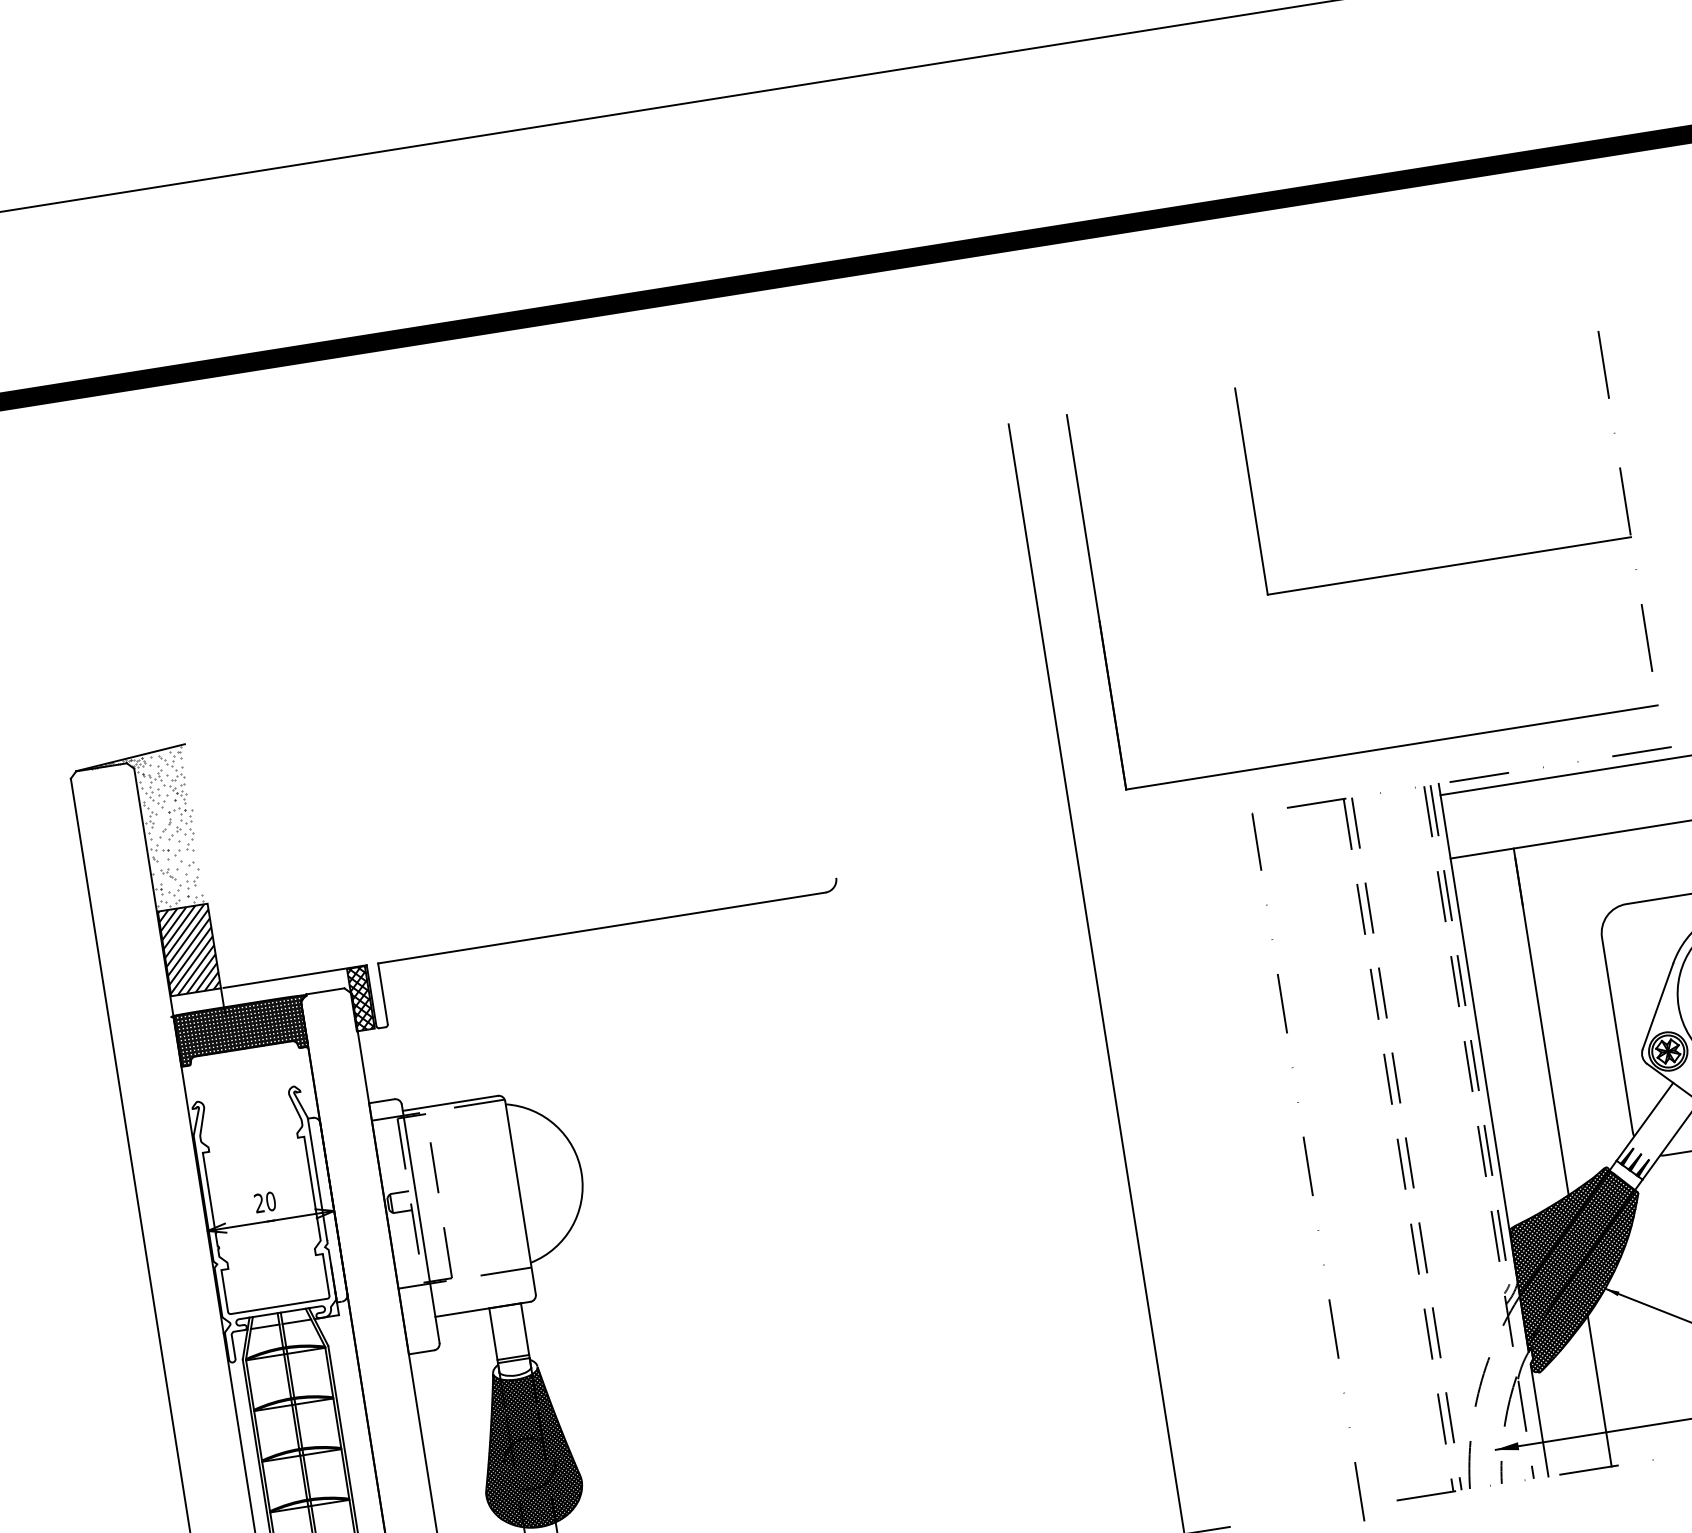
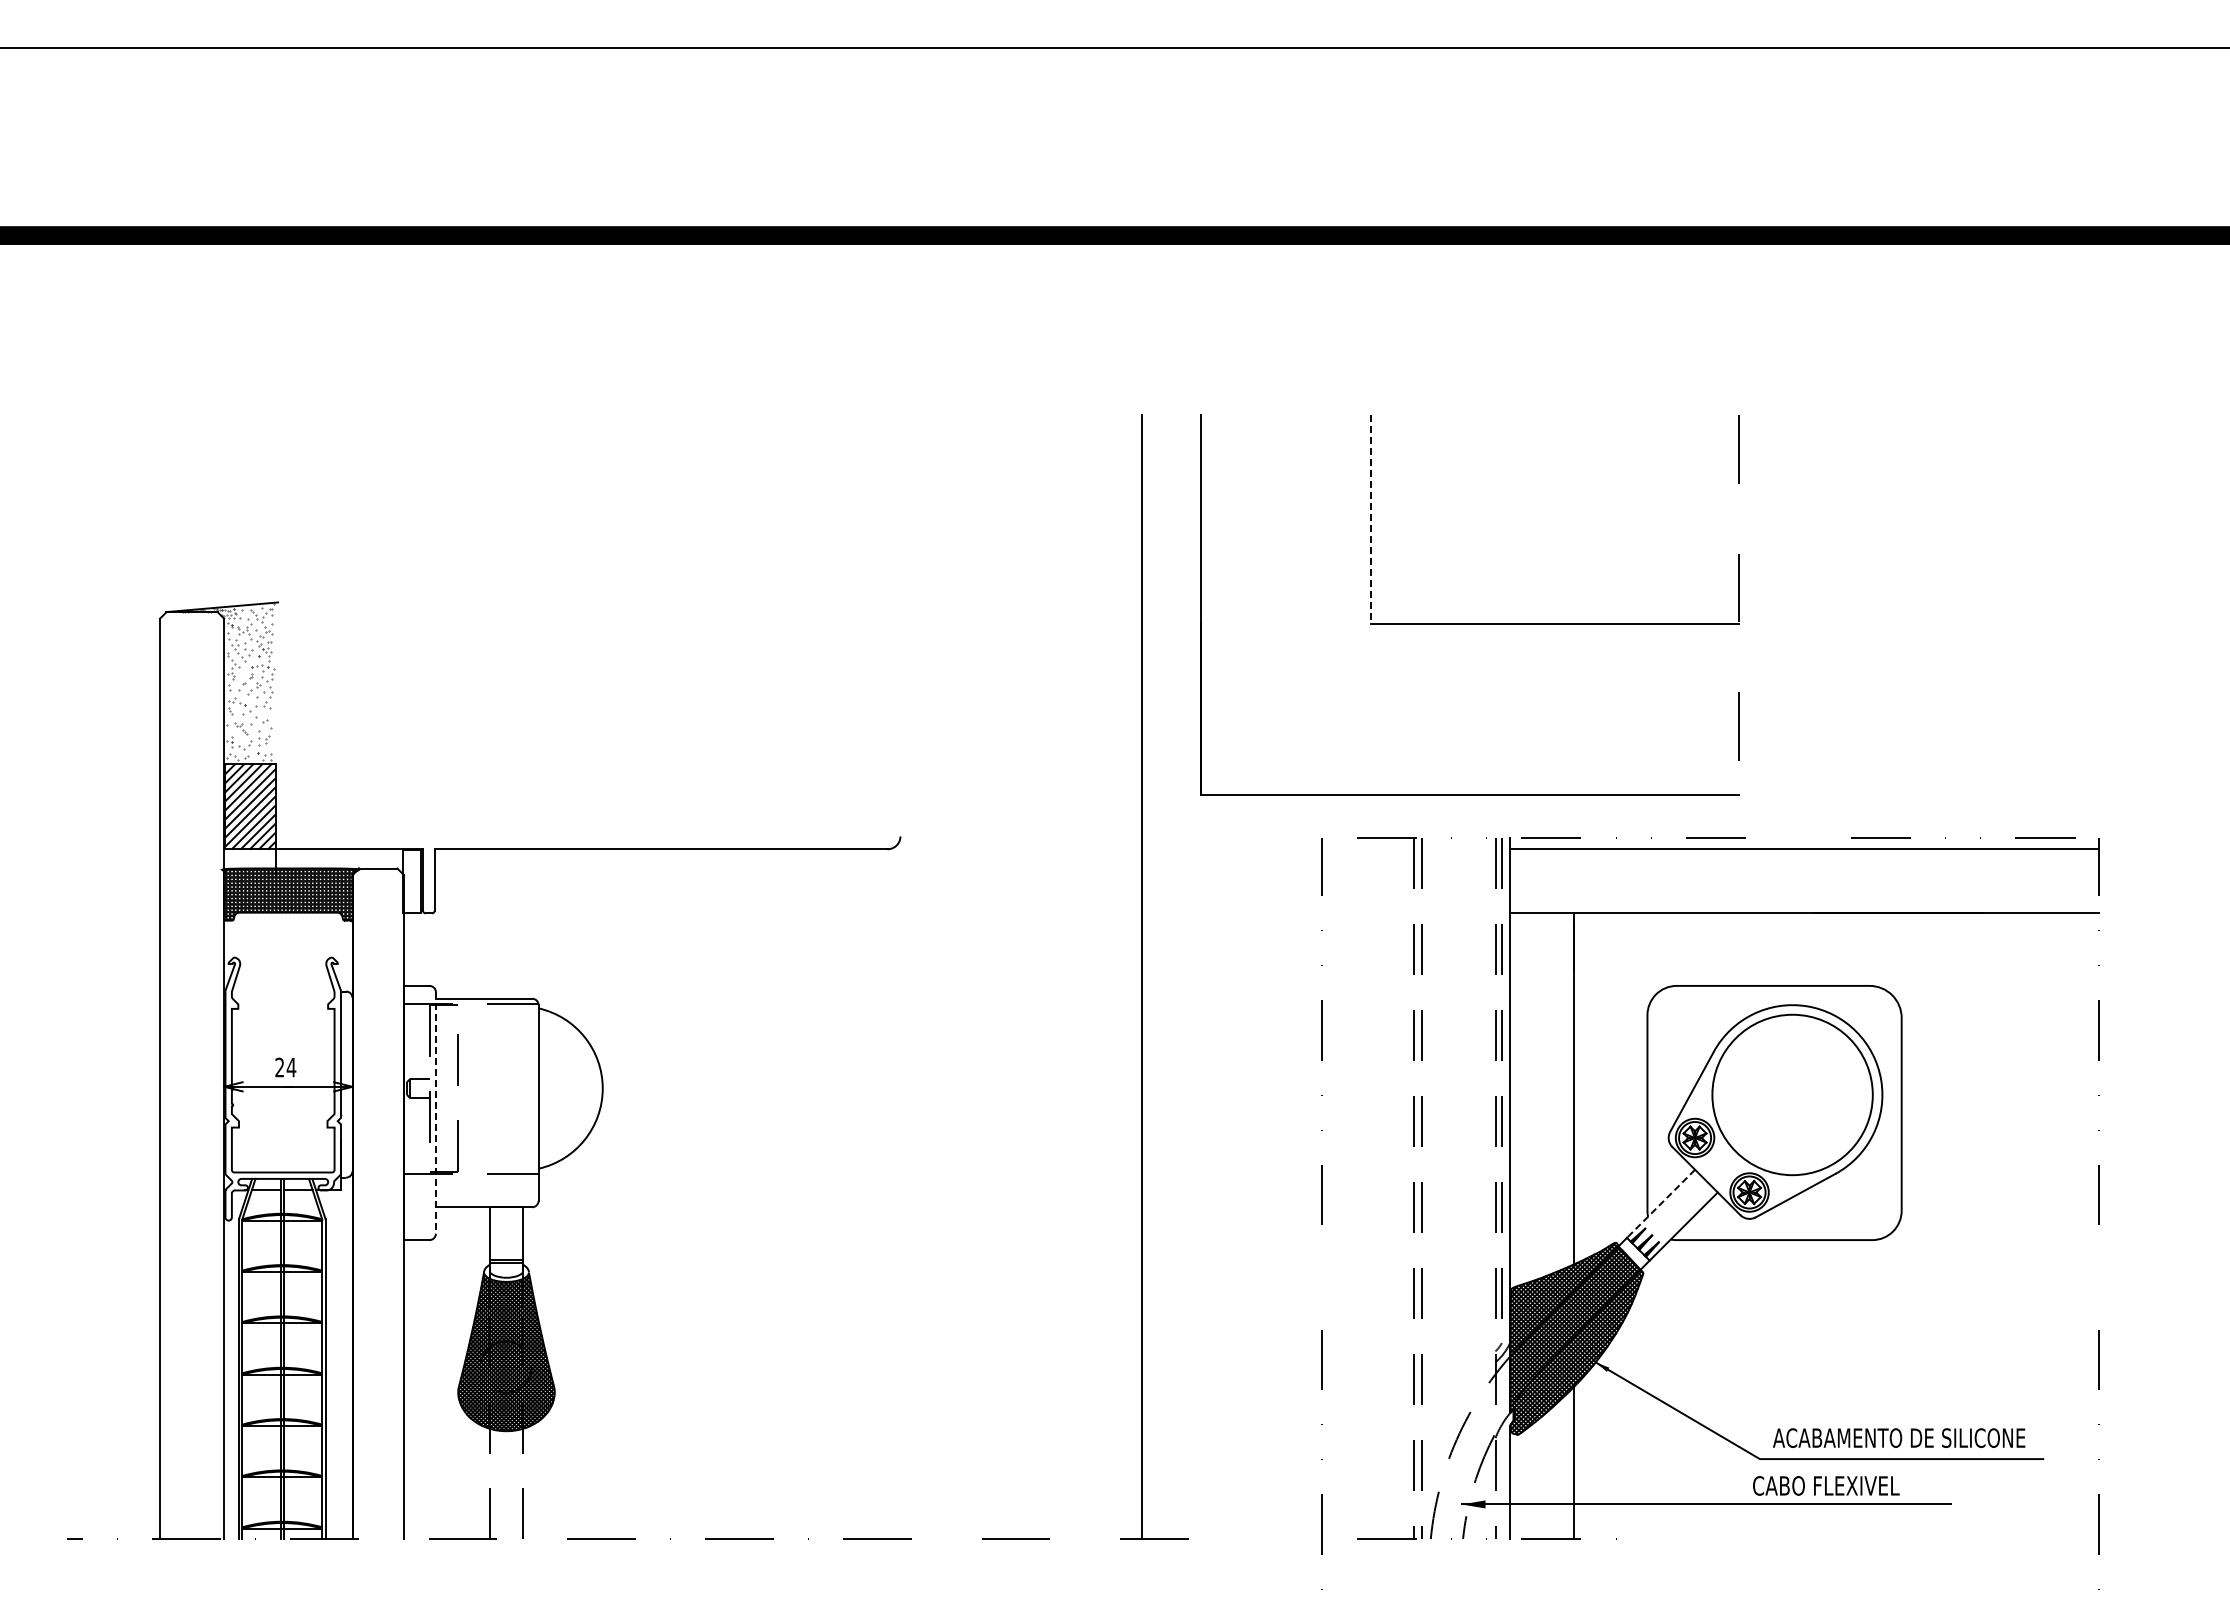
line: (1251, 492) -> (1370, 520), solid -> dashed
hatch: (361, 998) -> (412, 881), removed
line: (1644, 1122) -> (1660, 1204), solid -> dashed
text: (270, 1201) -> (291, 1067), 20 -> 24
line: (420, 1224) -> (435, 1113), solid -> dashed

